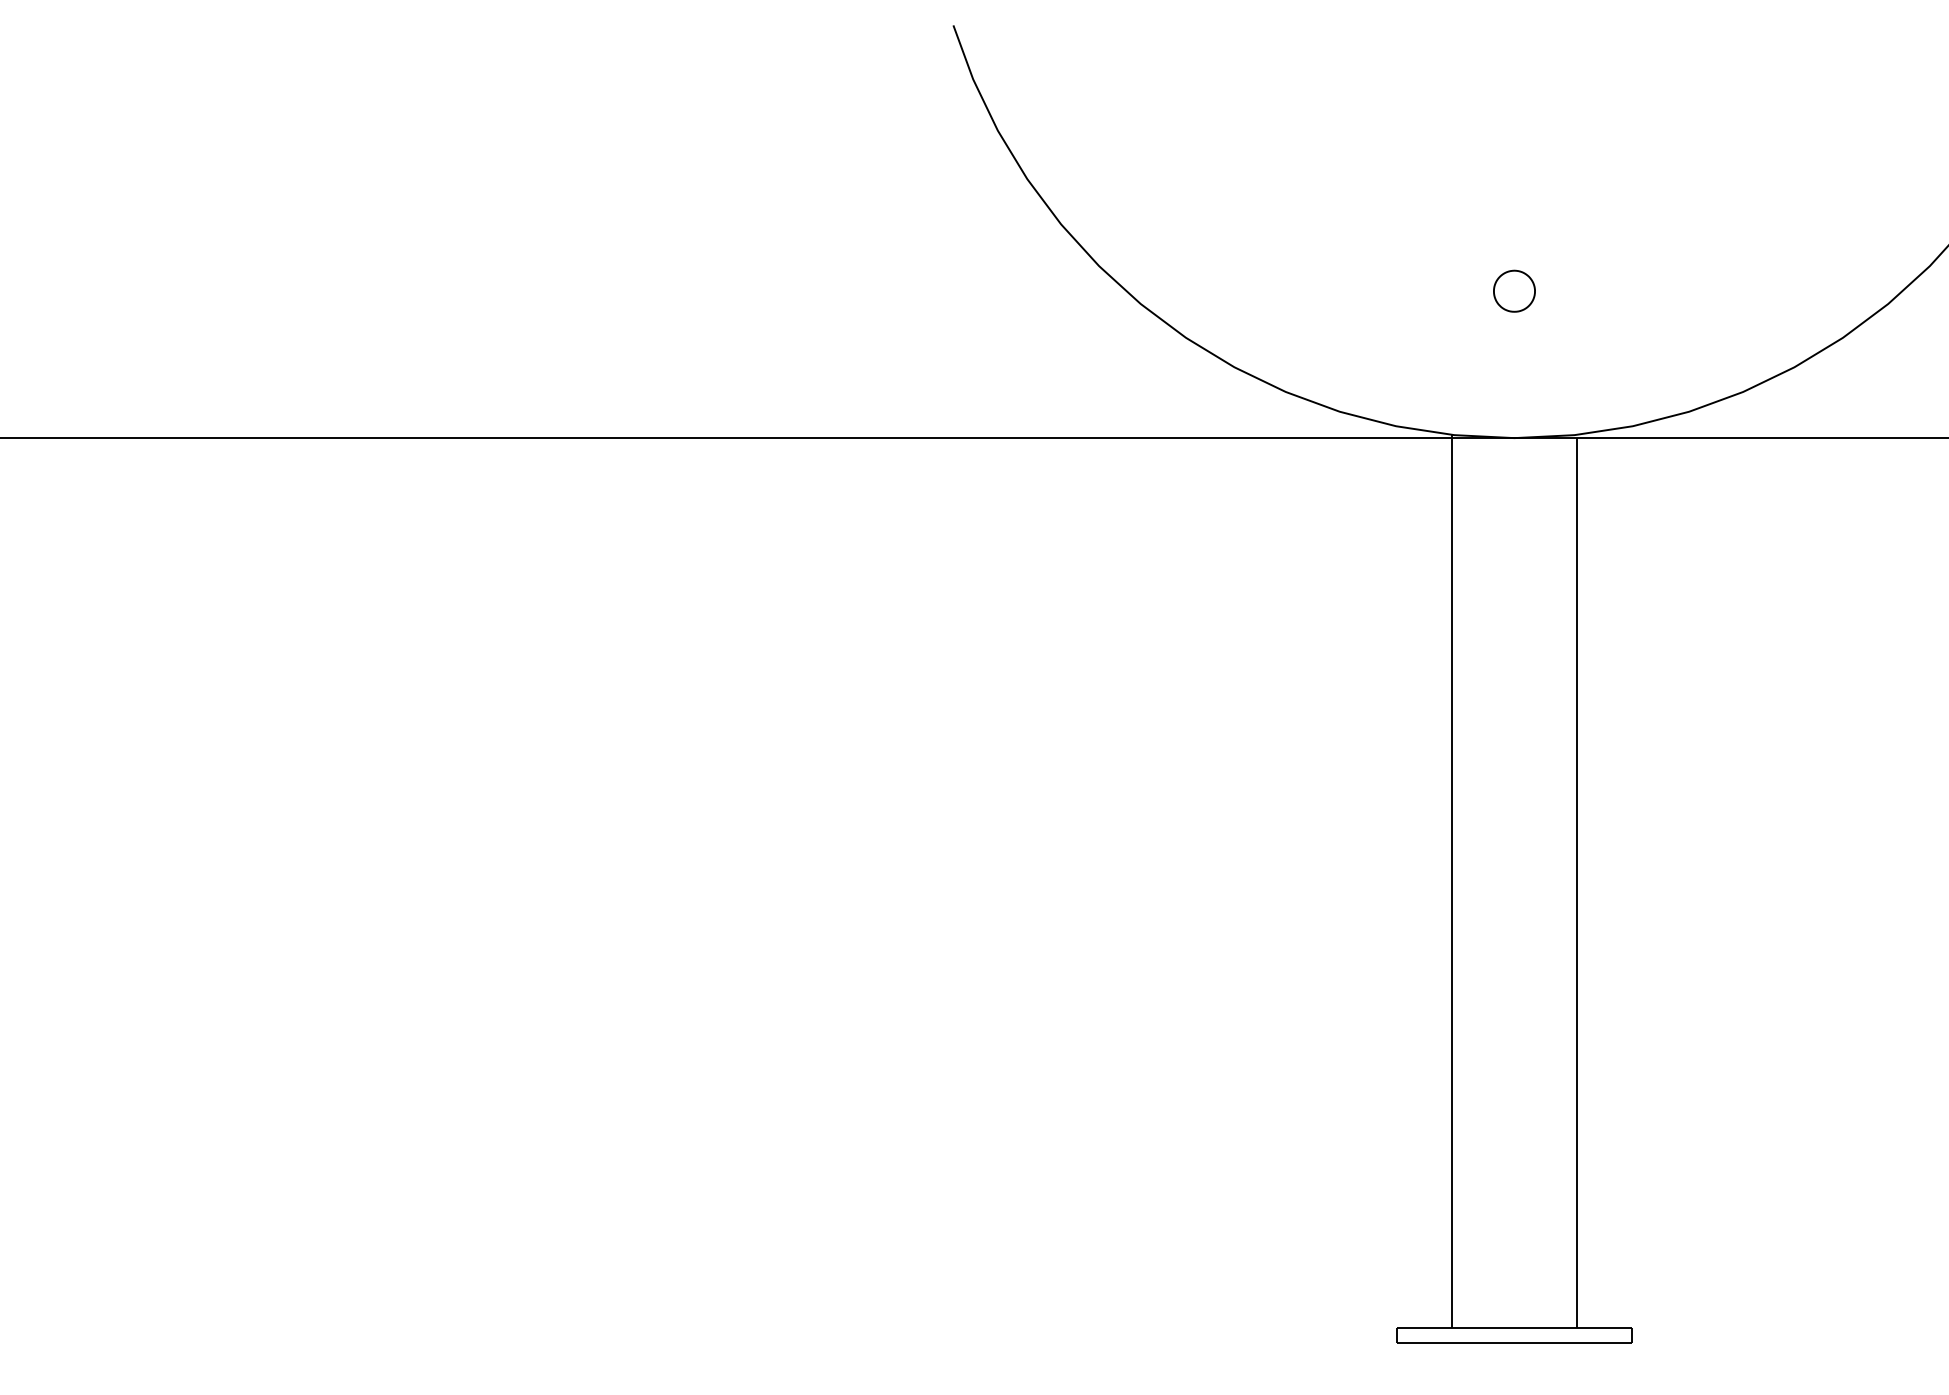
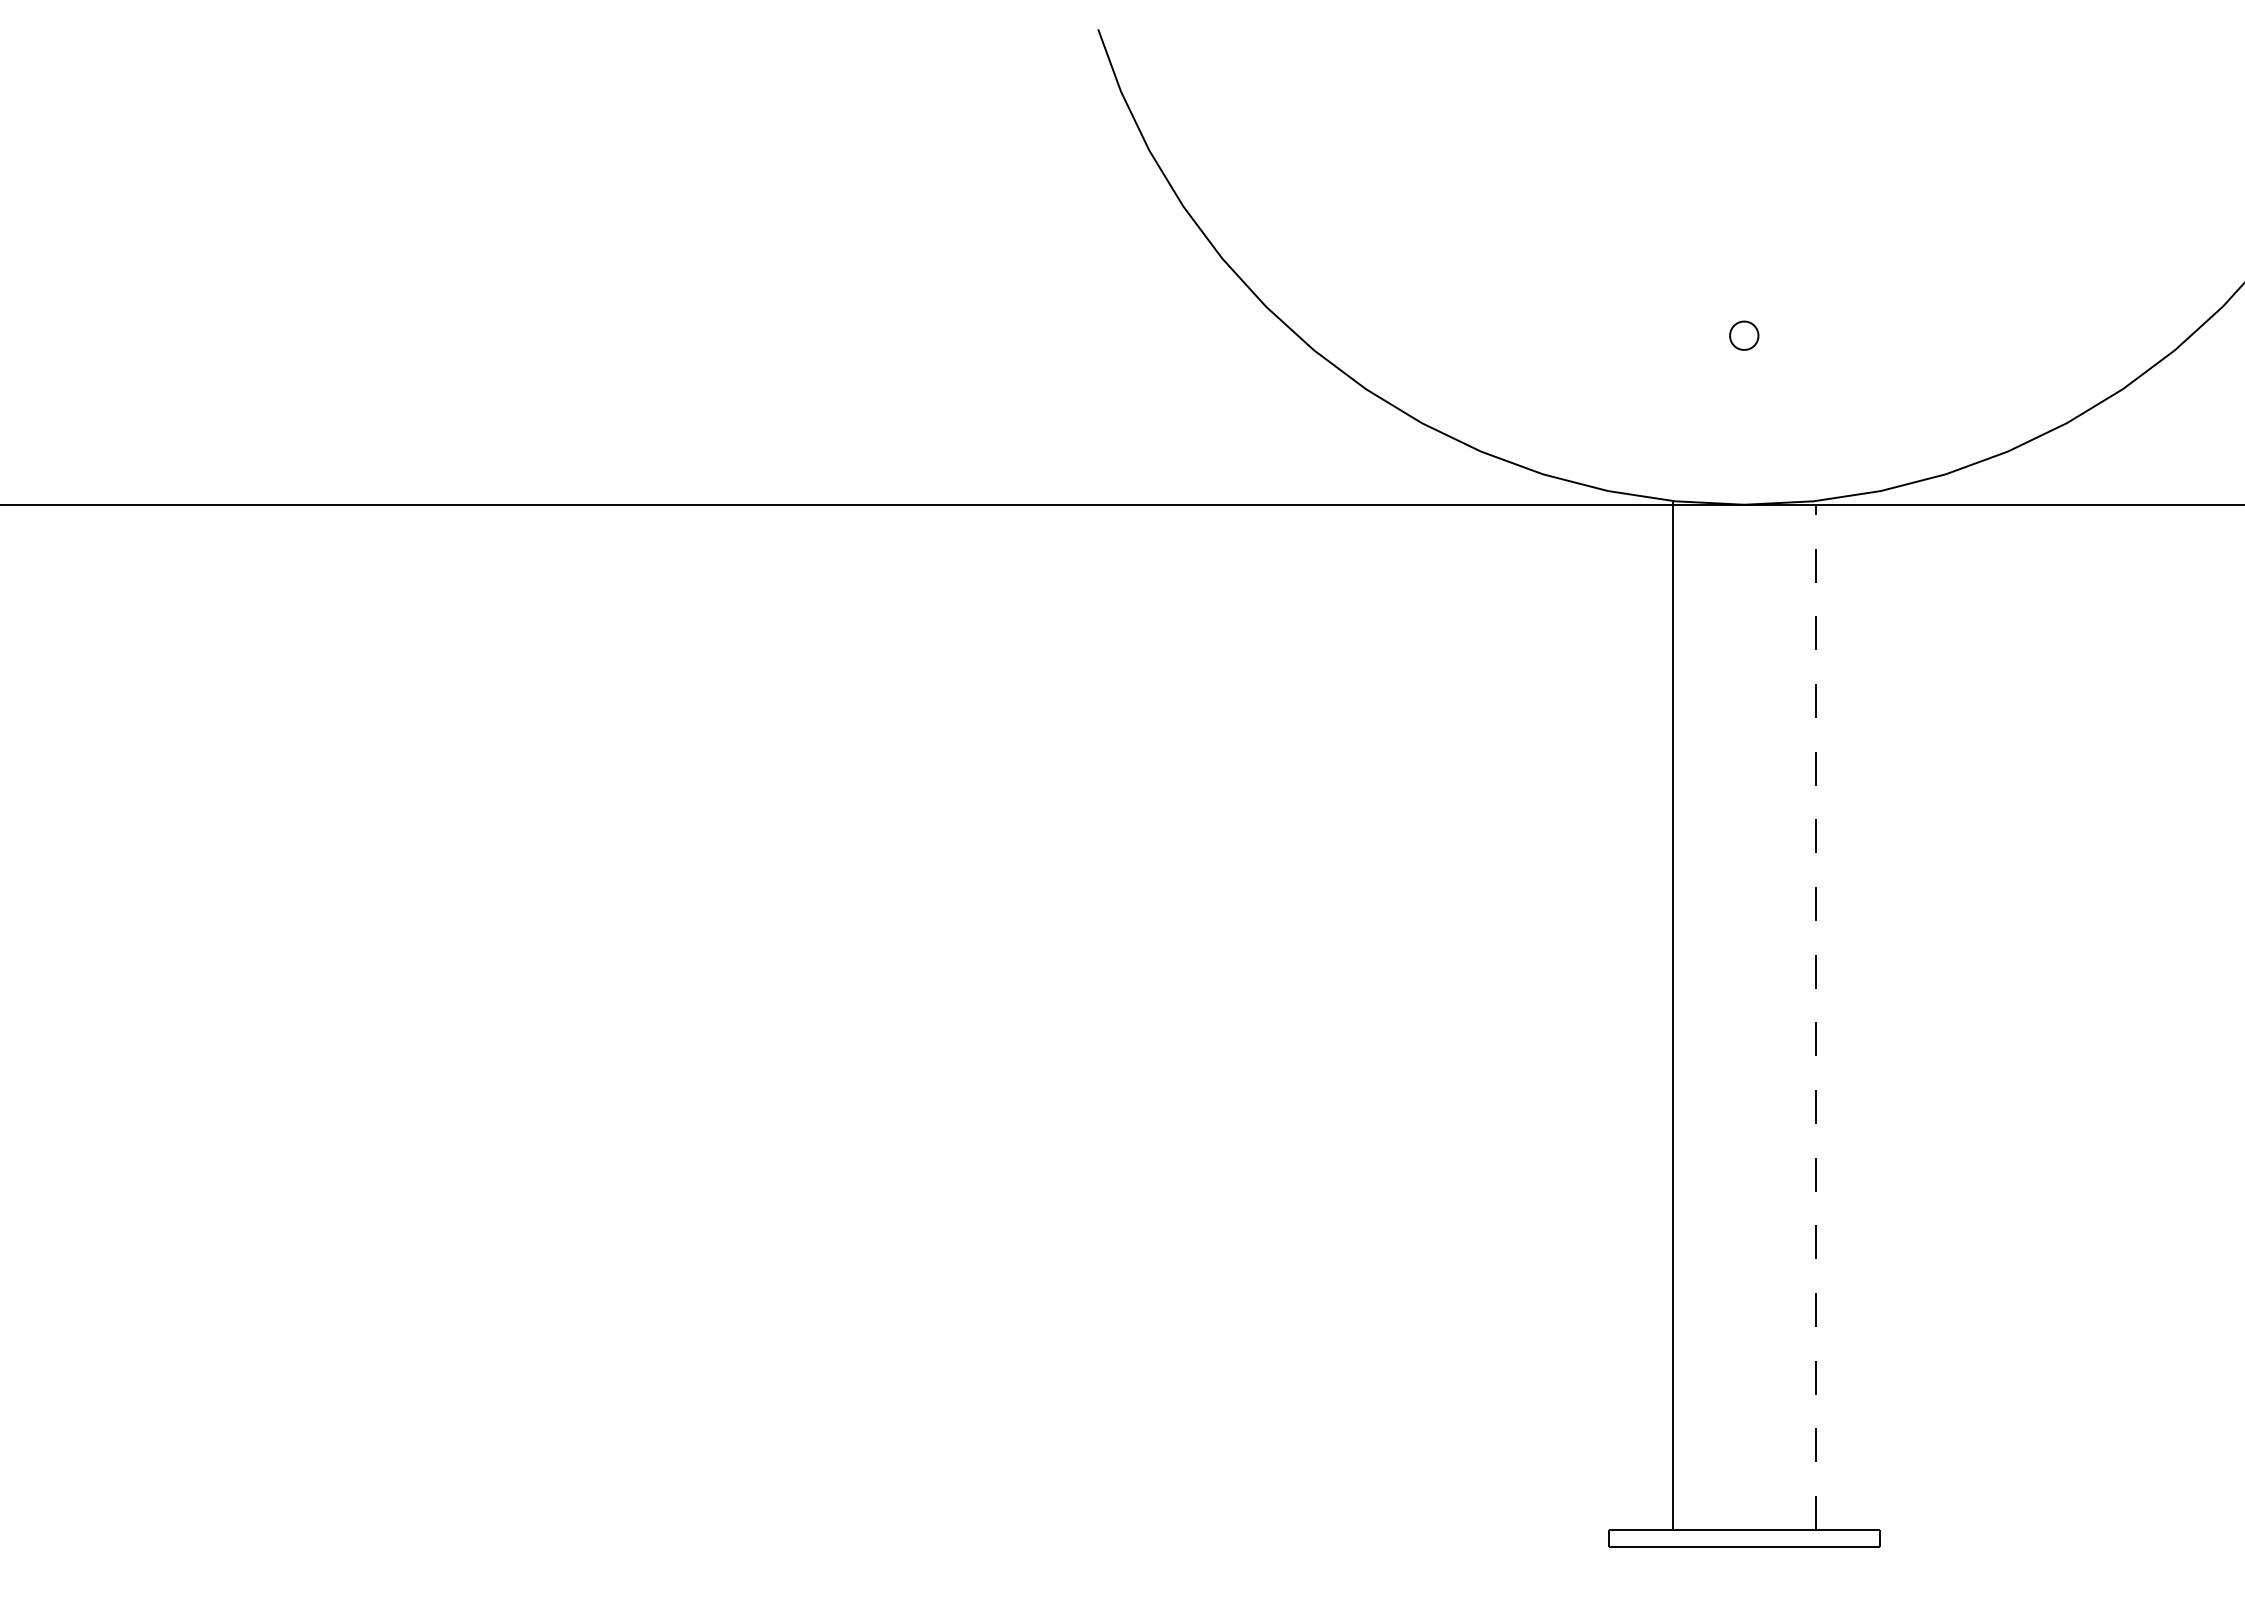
part: (1513, 291) -> (1743, 335), size x0.6
line: (1577, 883) -> (1816, 1017), solid -> dashed

